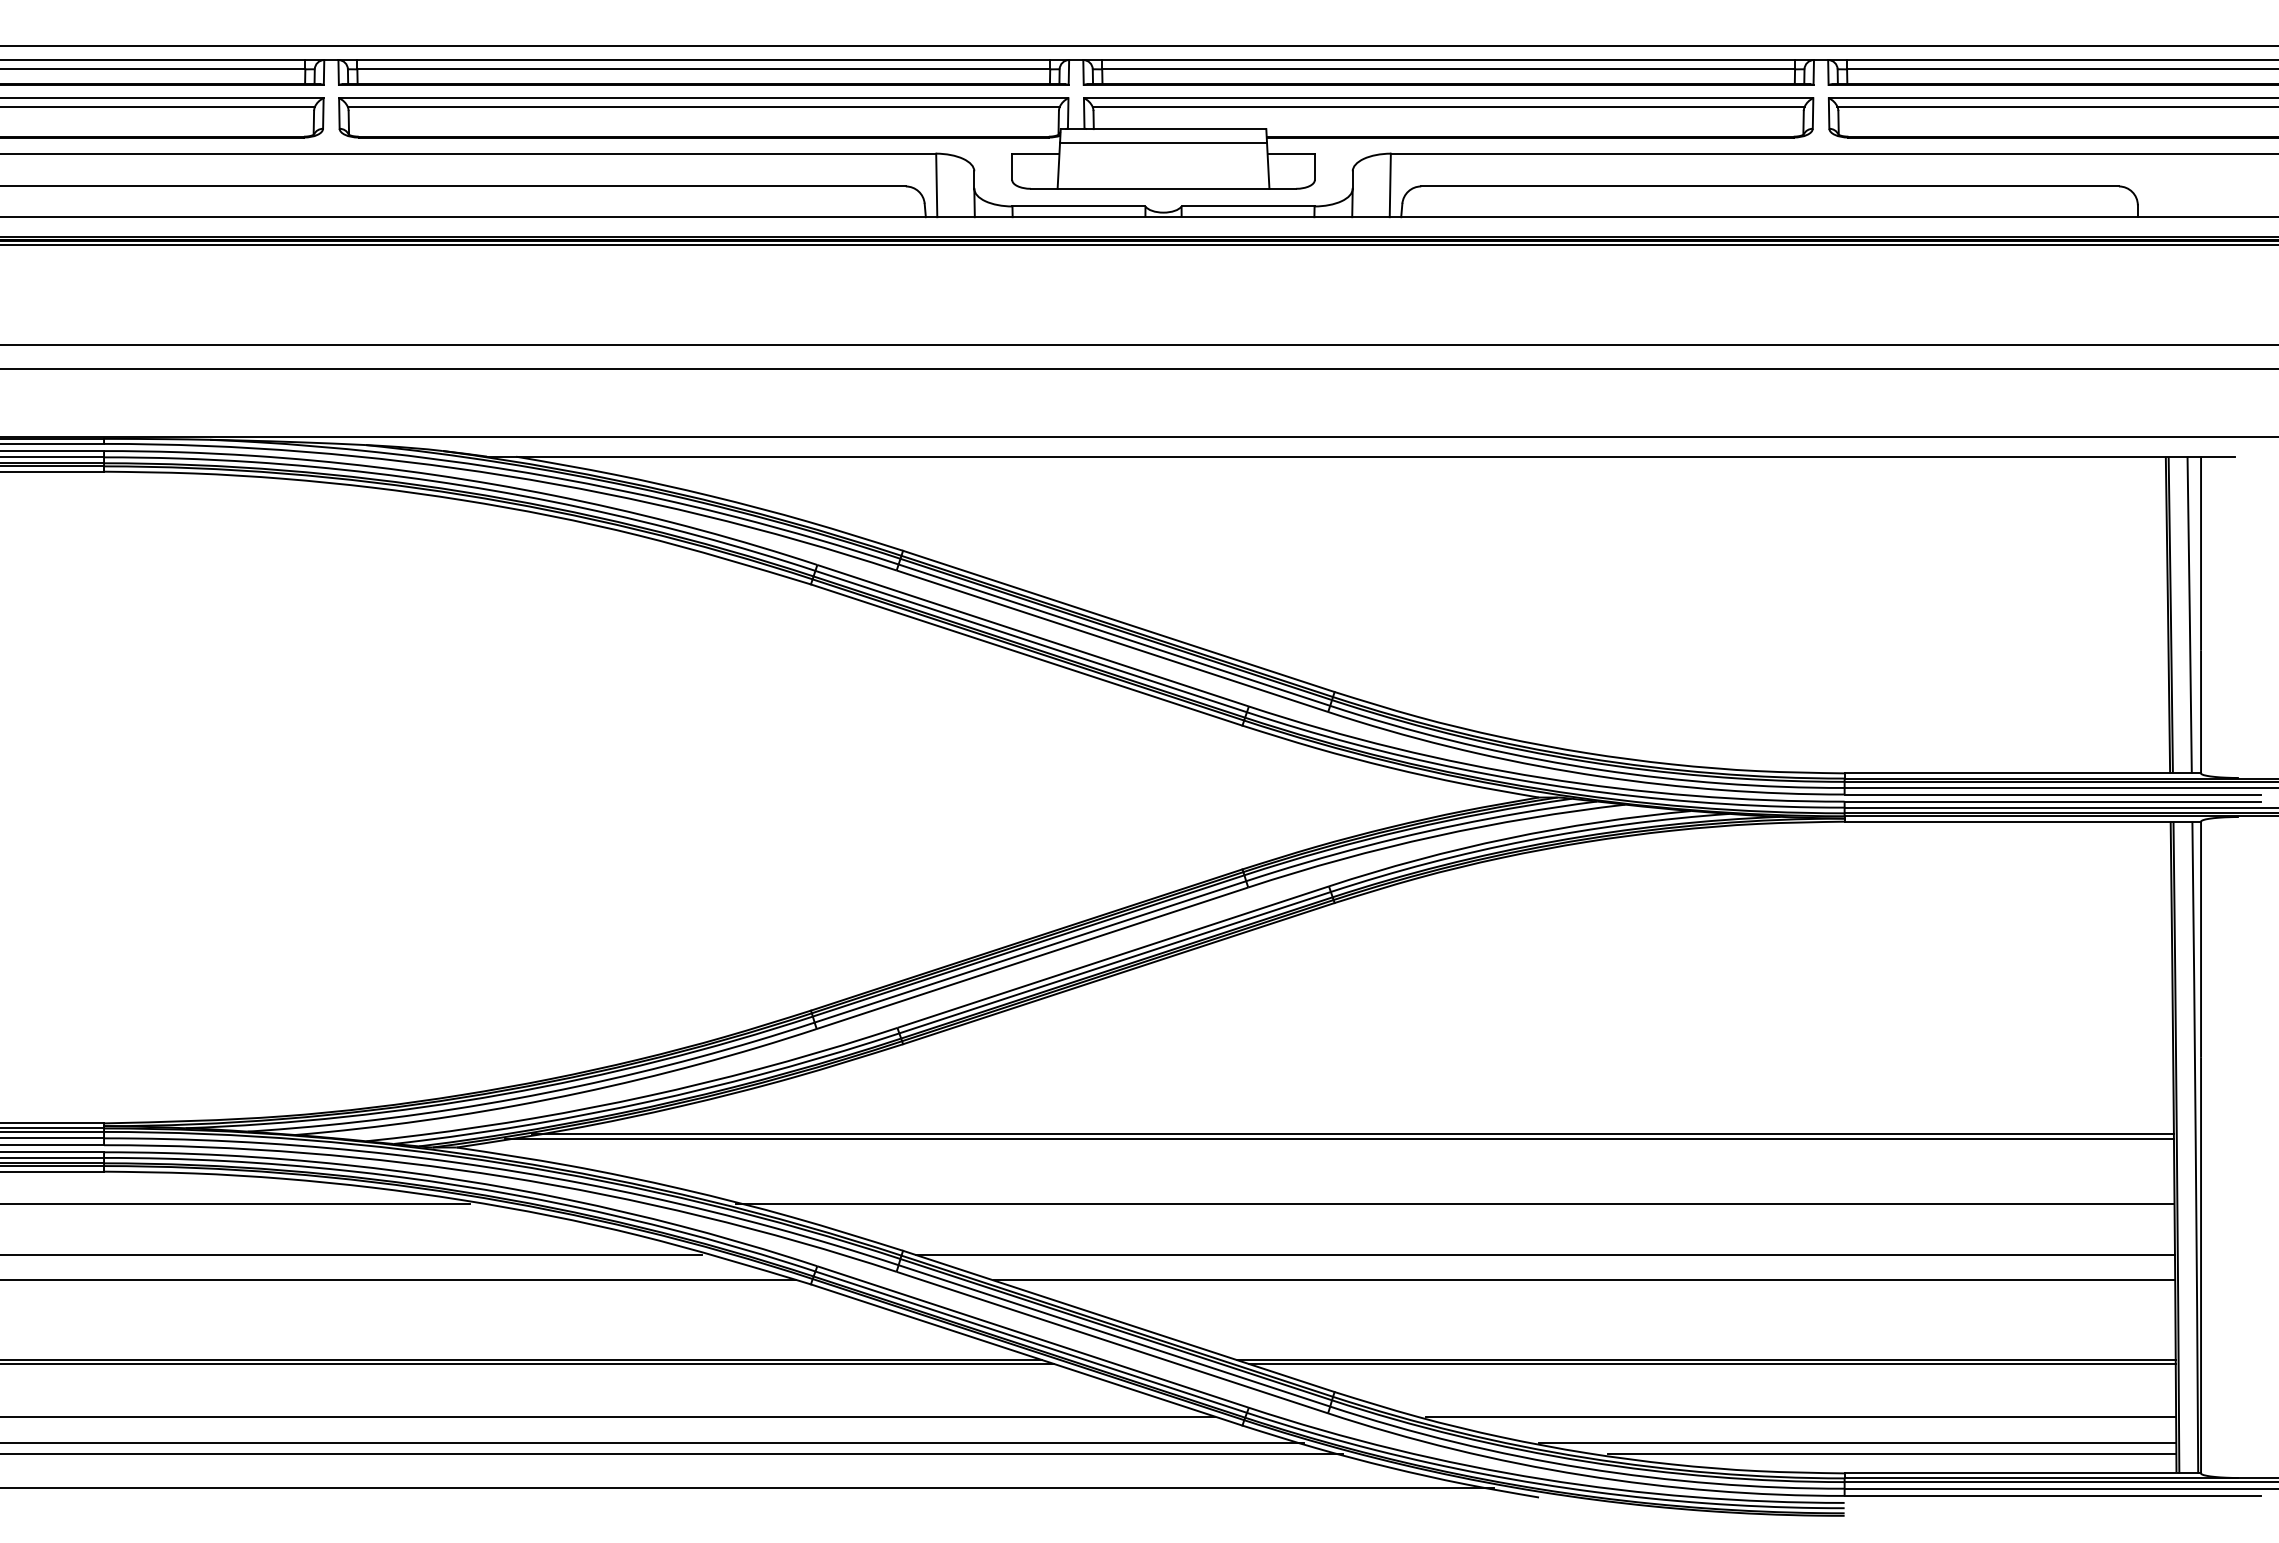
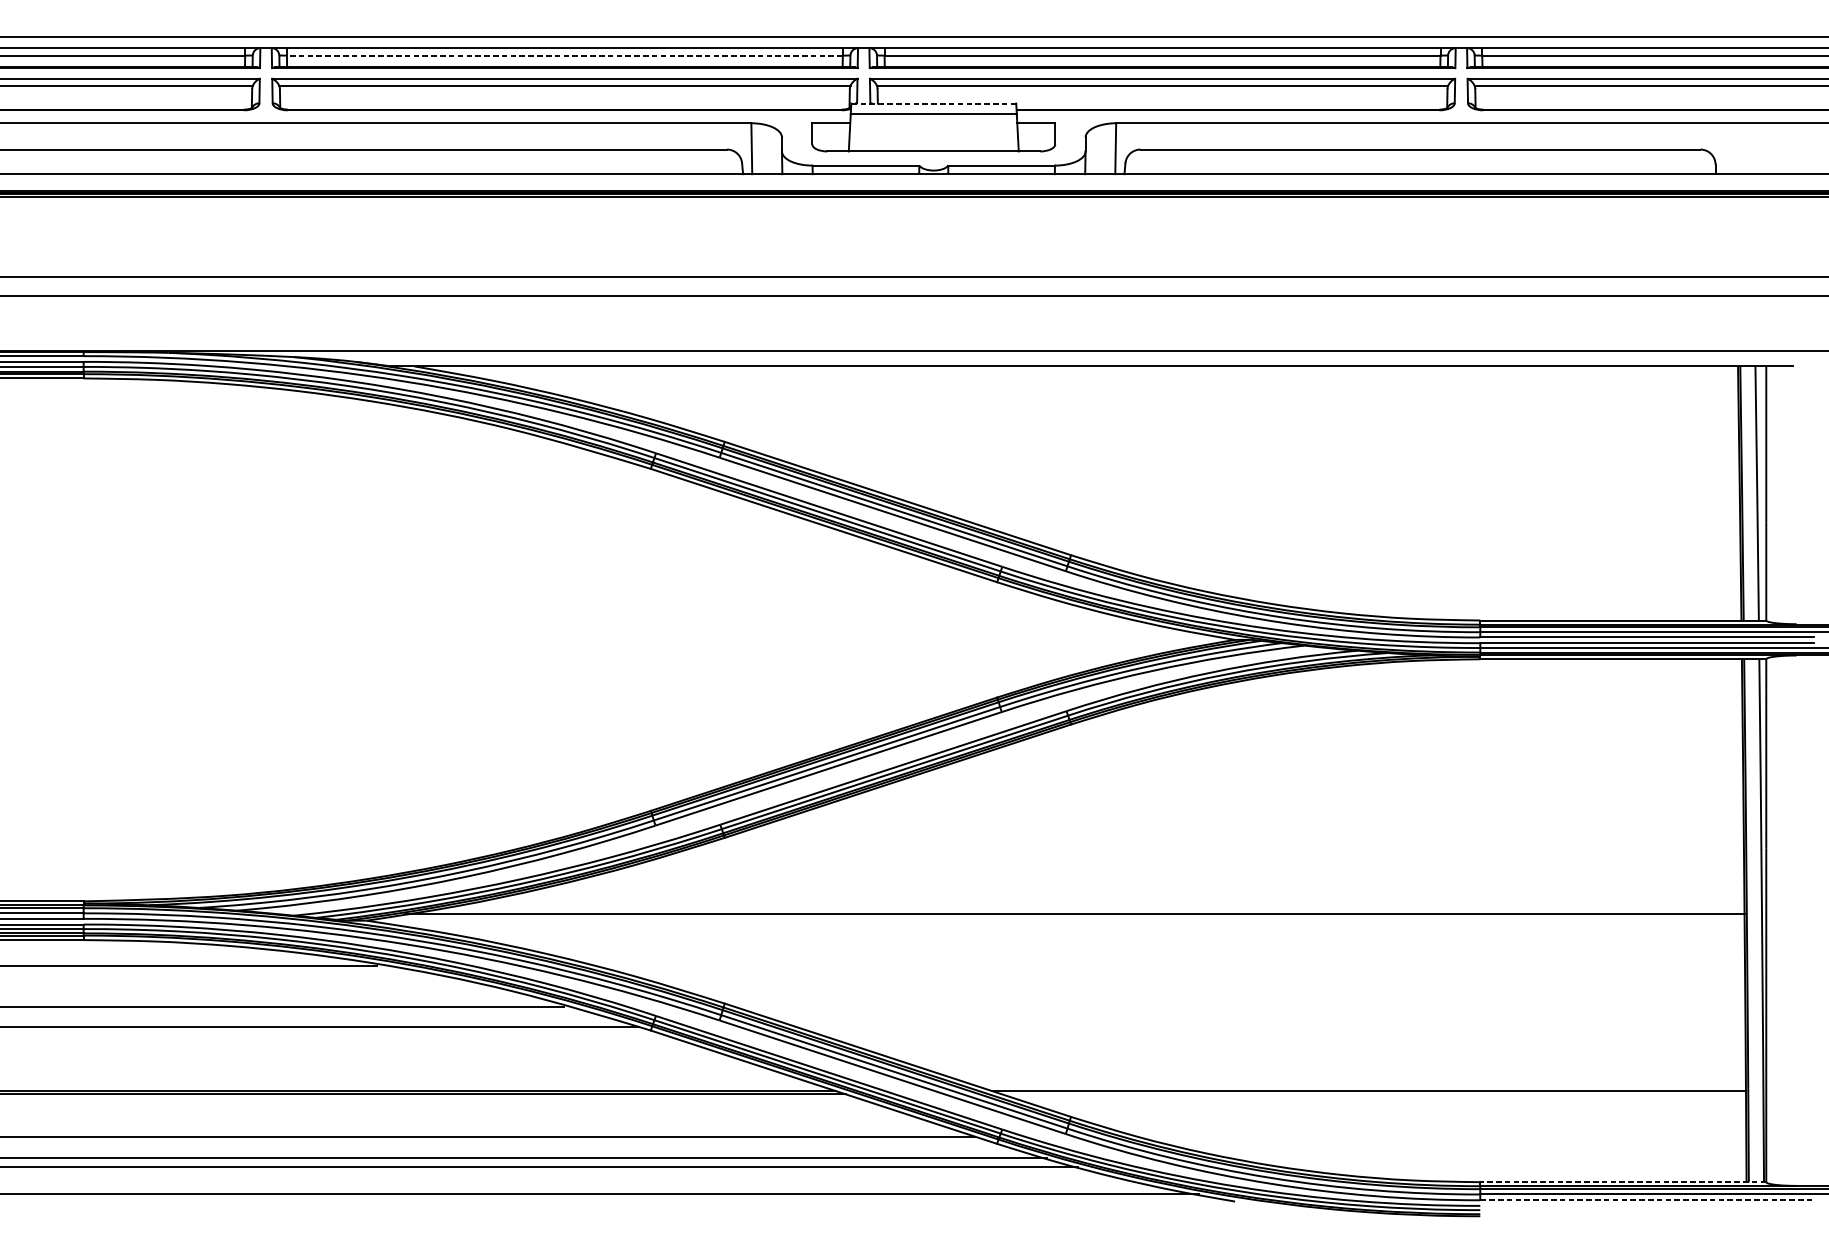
line: (703, 69) -> (564, 55), solid -> dashed
line: (1163, 129) -> (933, 103), solid -> dashed
line: (1352, 1133) -> (1085, 909), removed
line: (1455, 1204) -> (1168, 966), removed
line: (1545, 1255) -> (1240, 1007), removed
line: (1584, 1280) -> (1271, 1027), removed
line: (1711, 1363) -> (1373, 1094), removed
line: (1801, 1416) -> (1445, 1136), removed
line: (1857, 1443) -> (1490, 1158), removed
line: (1892, 1454) -> (1518, 1167), removed
line: (2022, 1473) -> (1623, 1182), solid -> dashed
line: (2053, 1495) -> (1647, 1199), solid -> dashed

